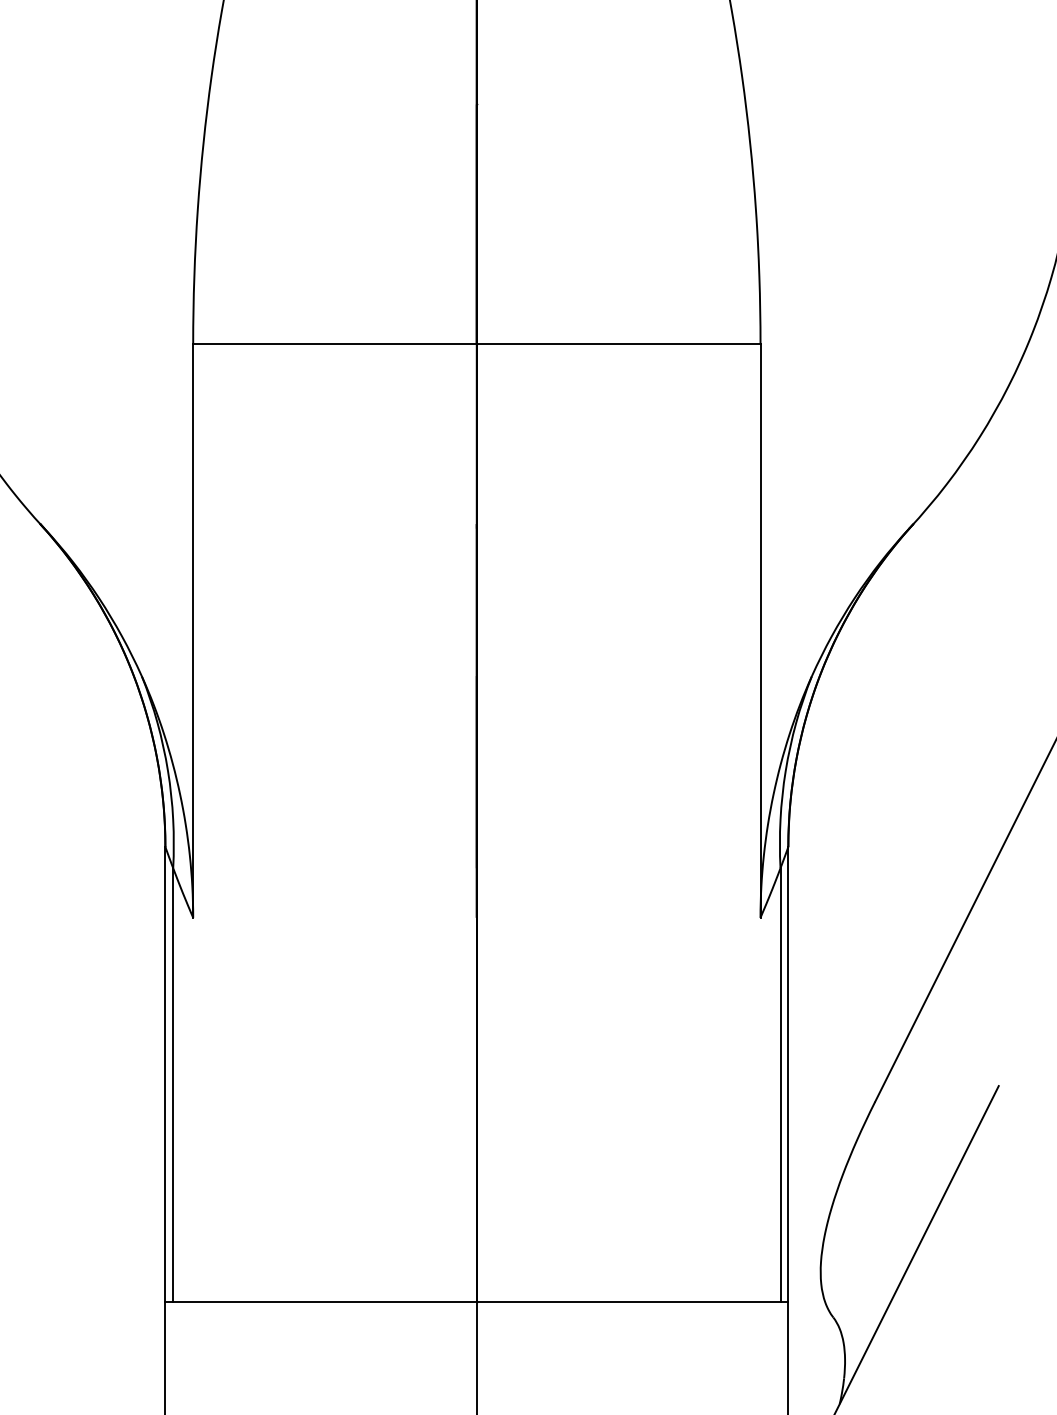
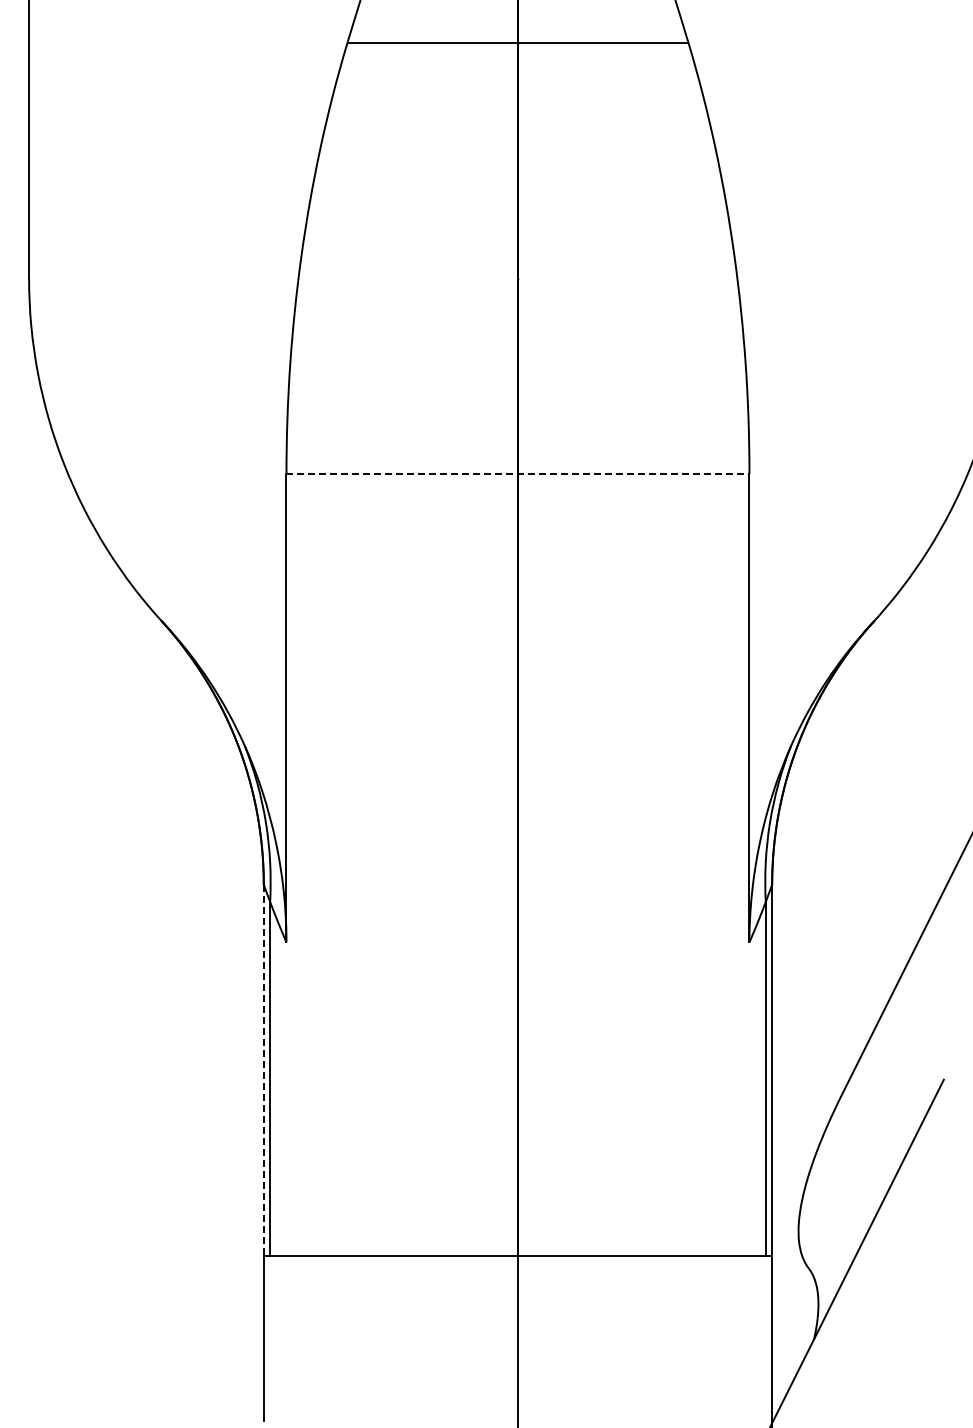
line: (477, 344) -> (518, 474), solid -> dashed
line: (165, 1074) -> (263, 1070), solid -> dashed

